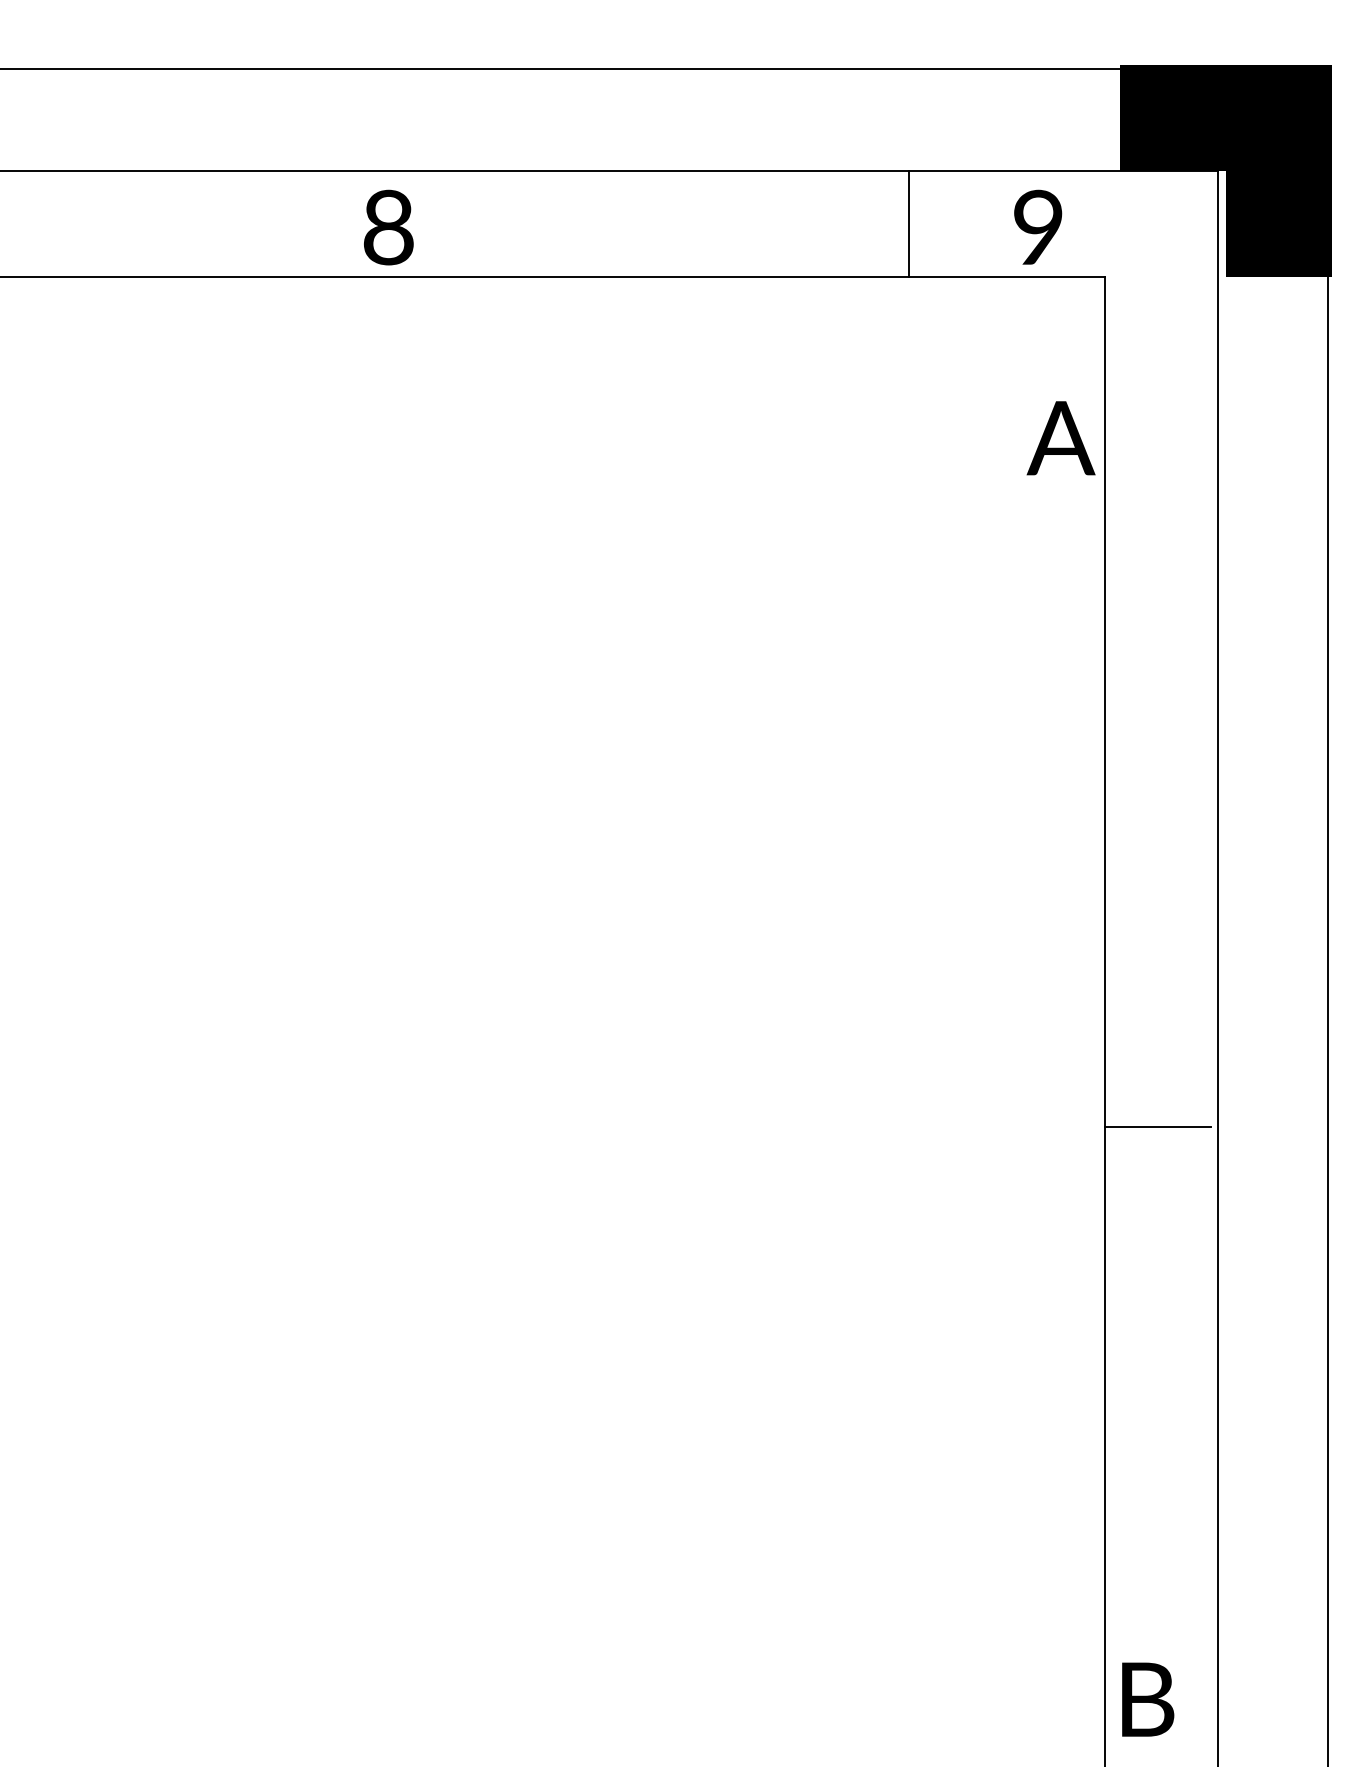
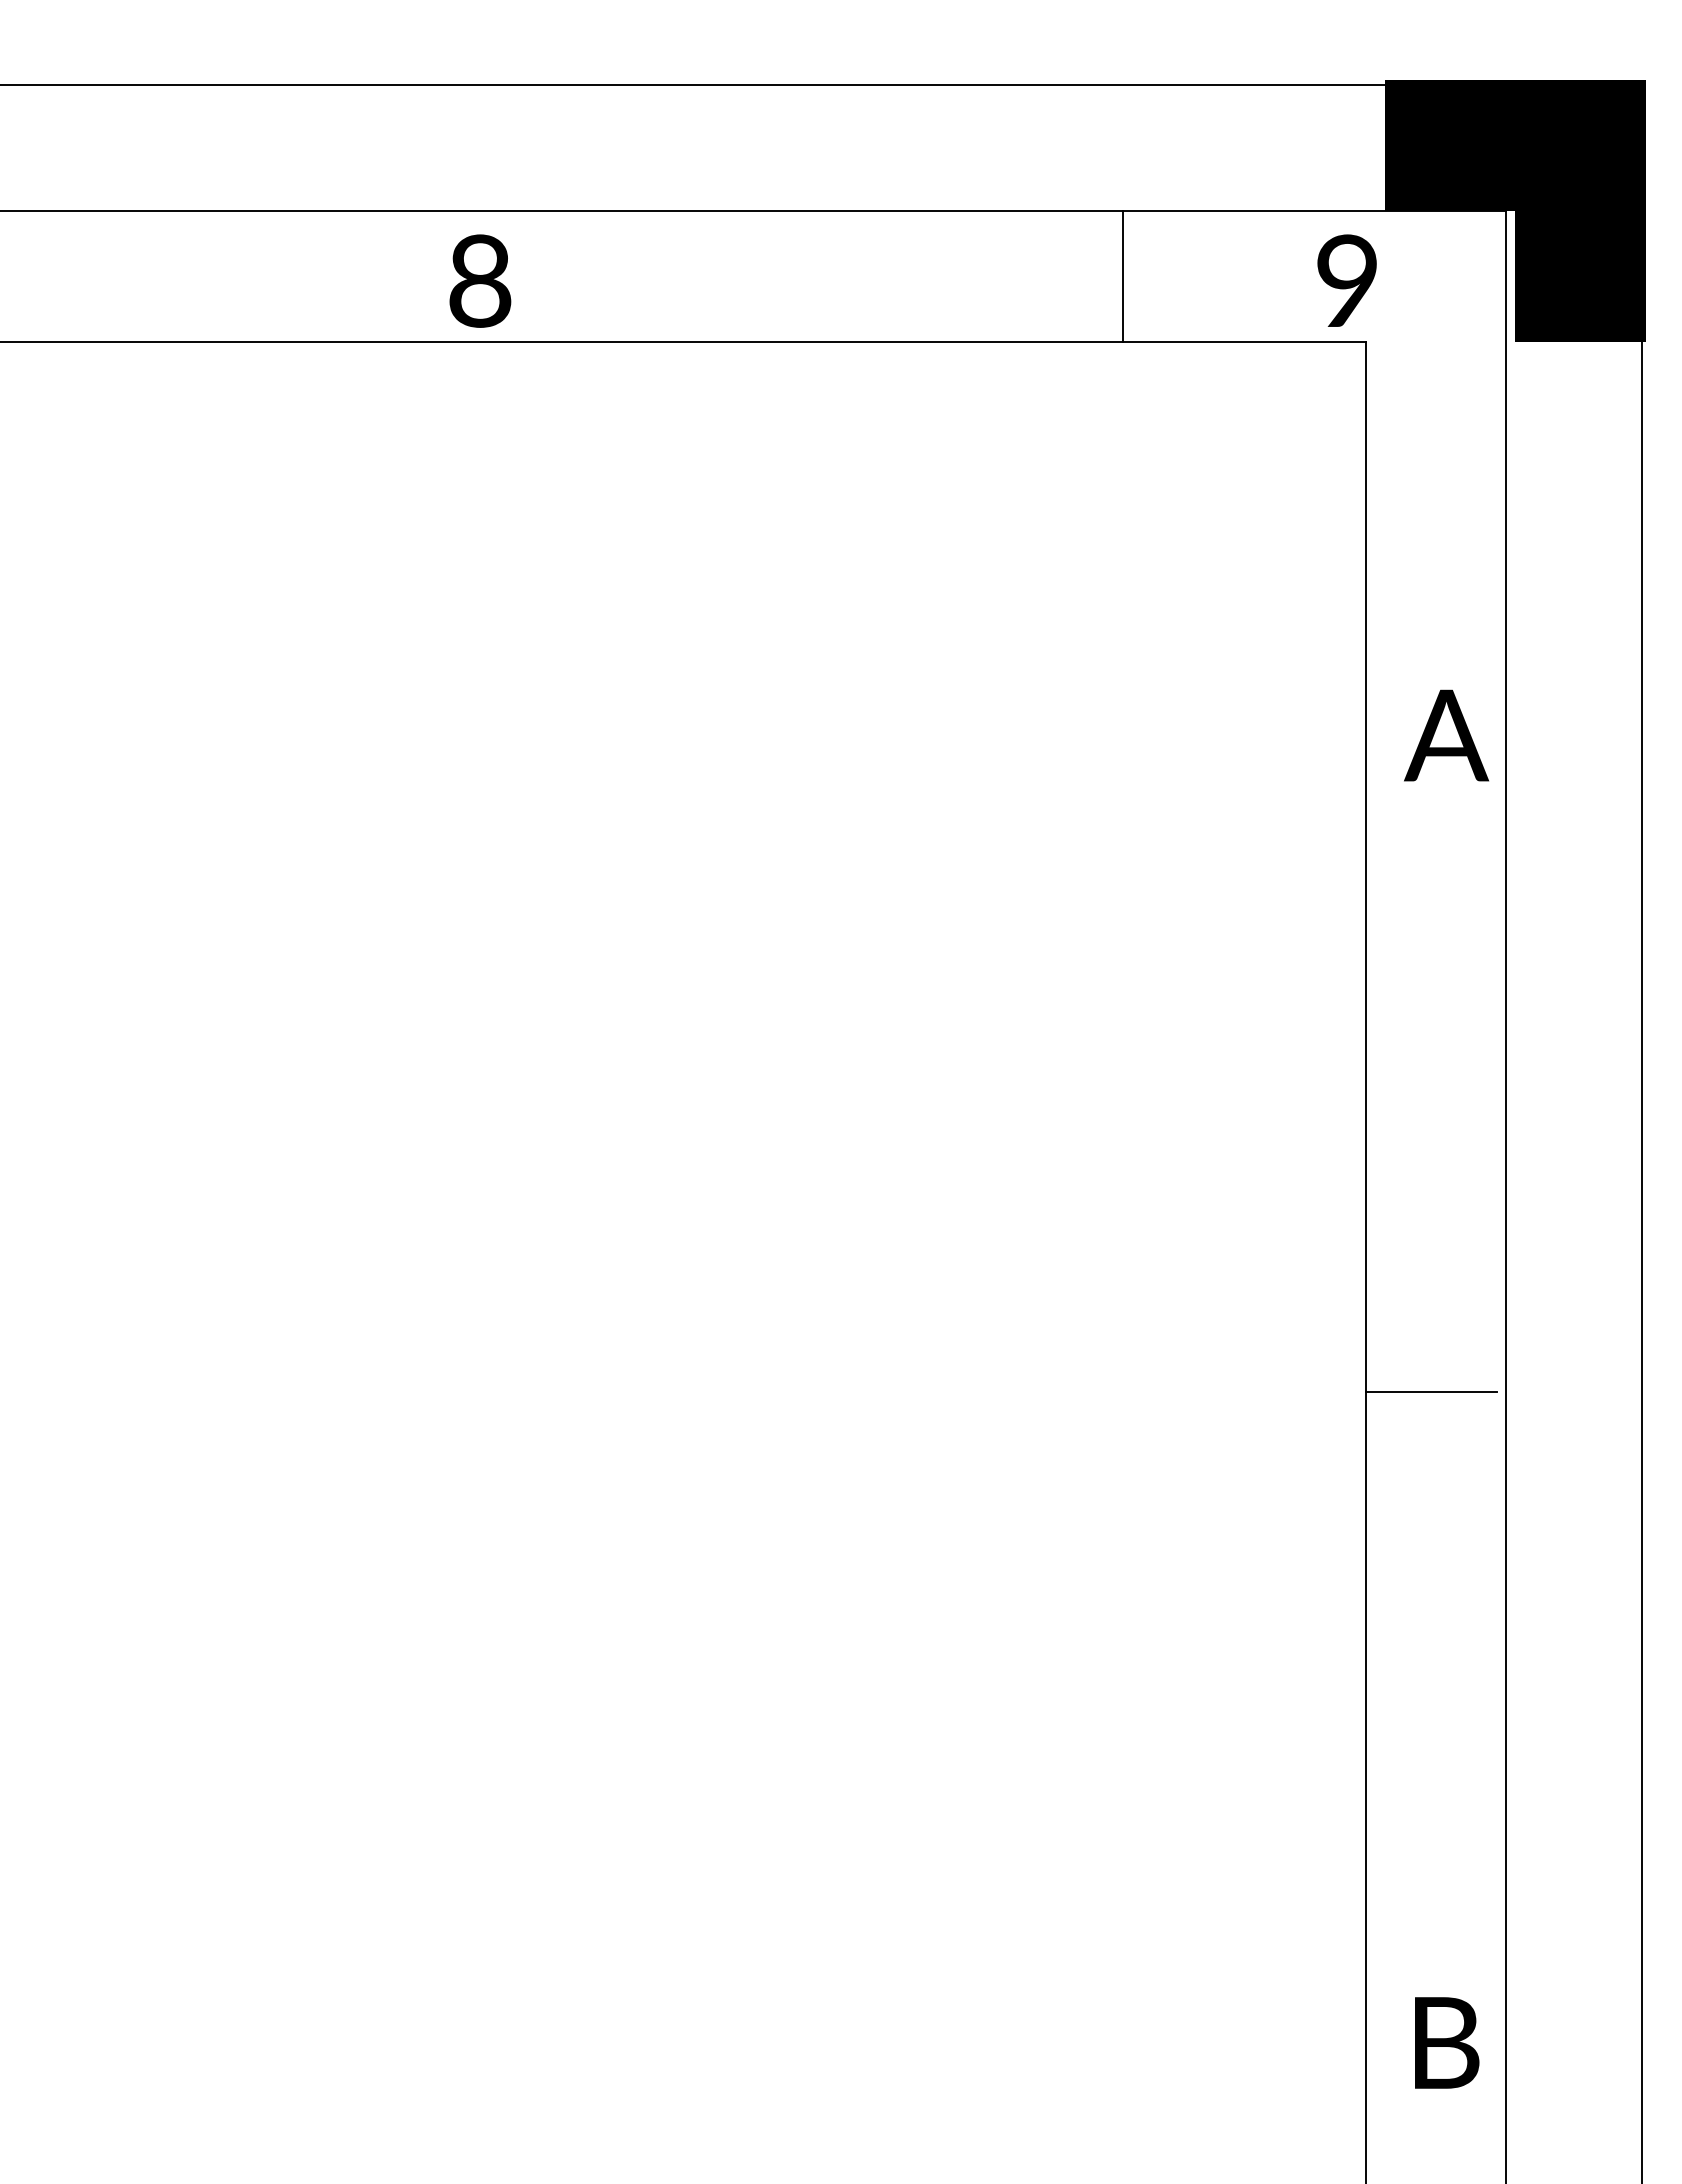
text: (1037, 227) -> (1346, 280), moved
text: (1061, 438) -> (1446, 735), moved
text: (1148, 1699) -> (1447, 2042), moved

